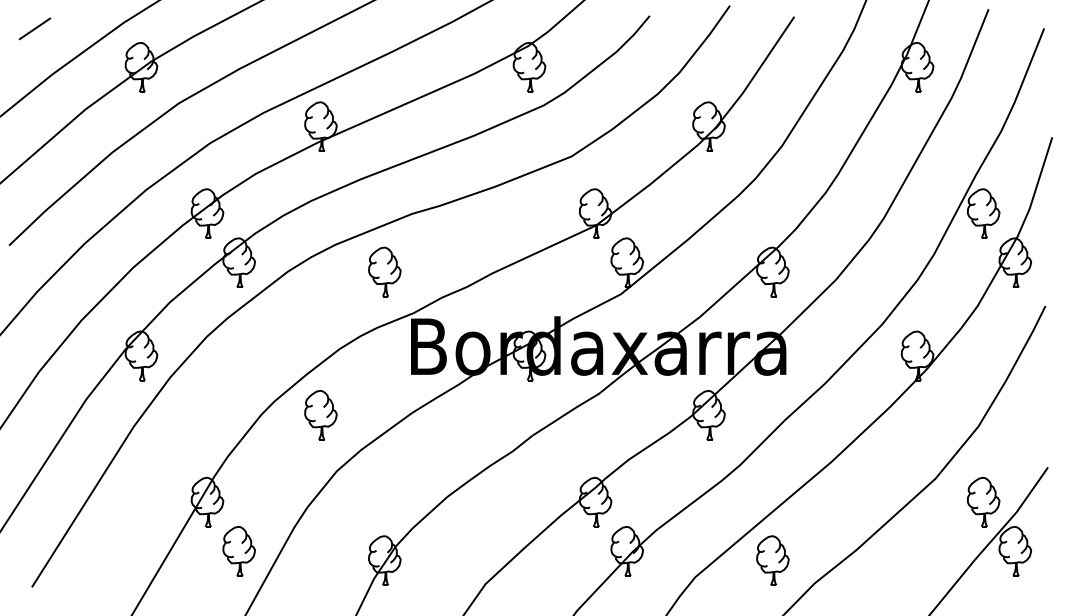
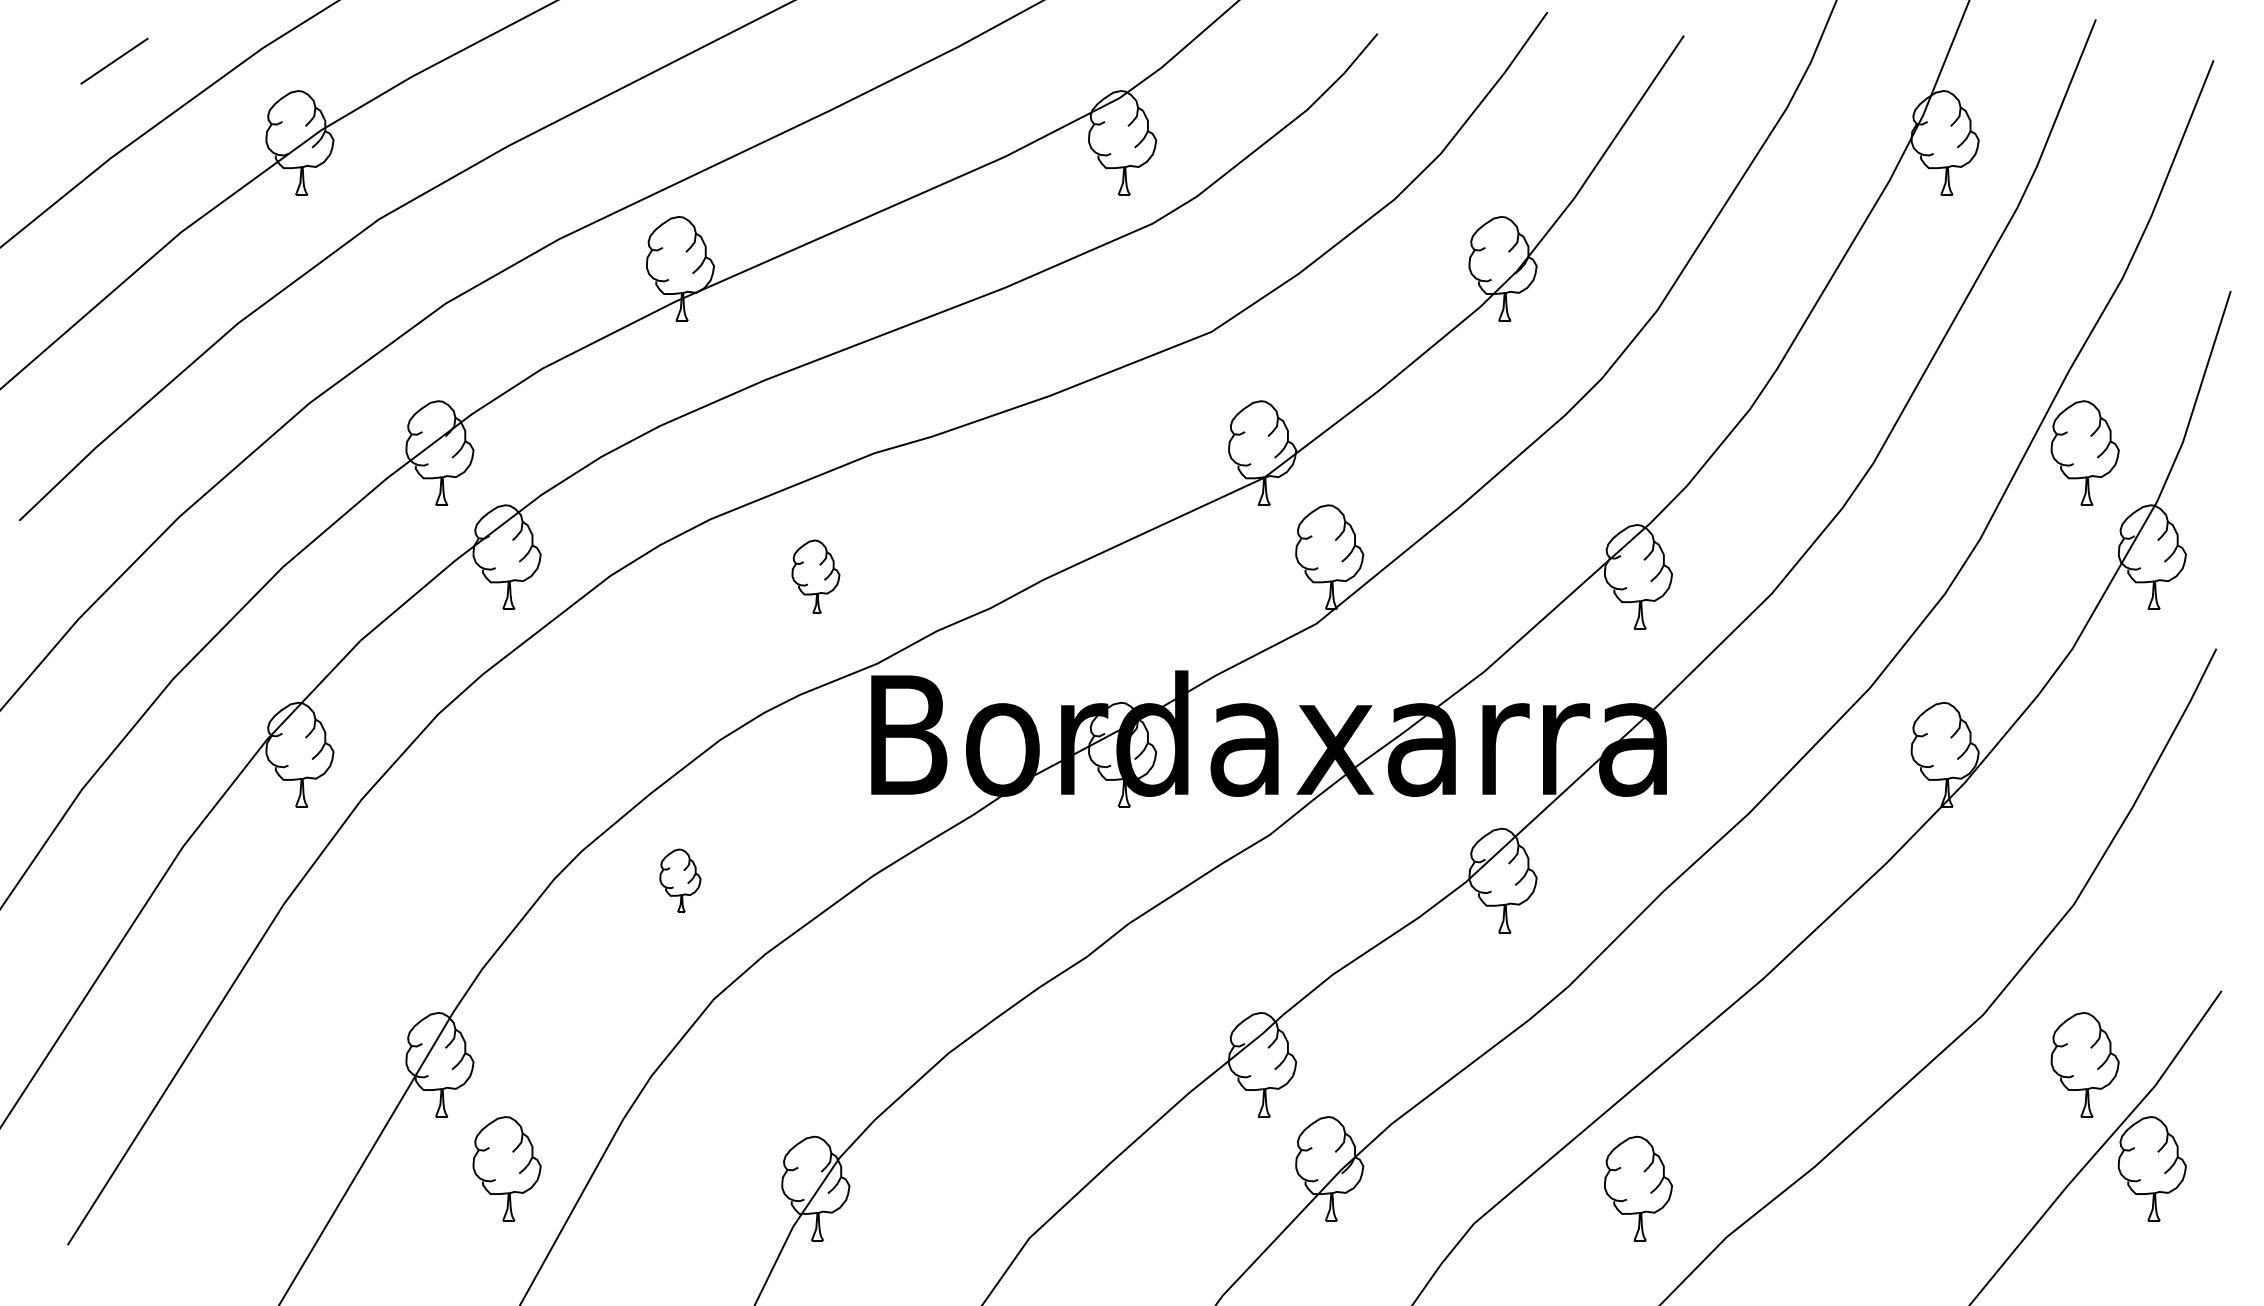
line: (34, 28) -> (113, 60), moved
part: (384, 271) -> (815, 575), size x0.7
part: (320, 415) -> (679, 880), size x0.6

